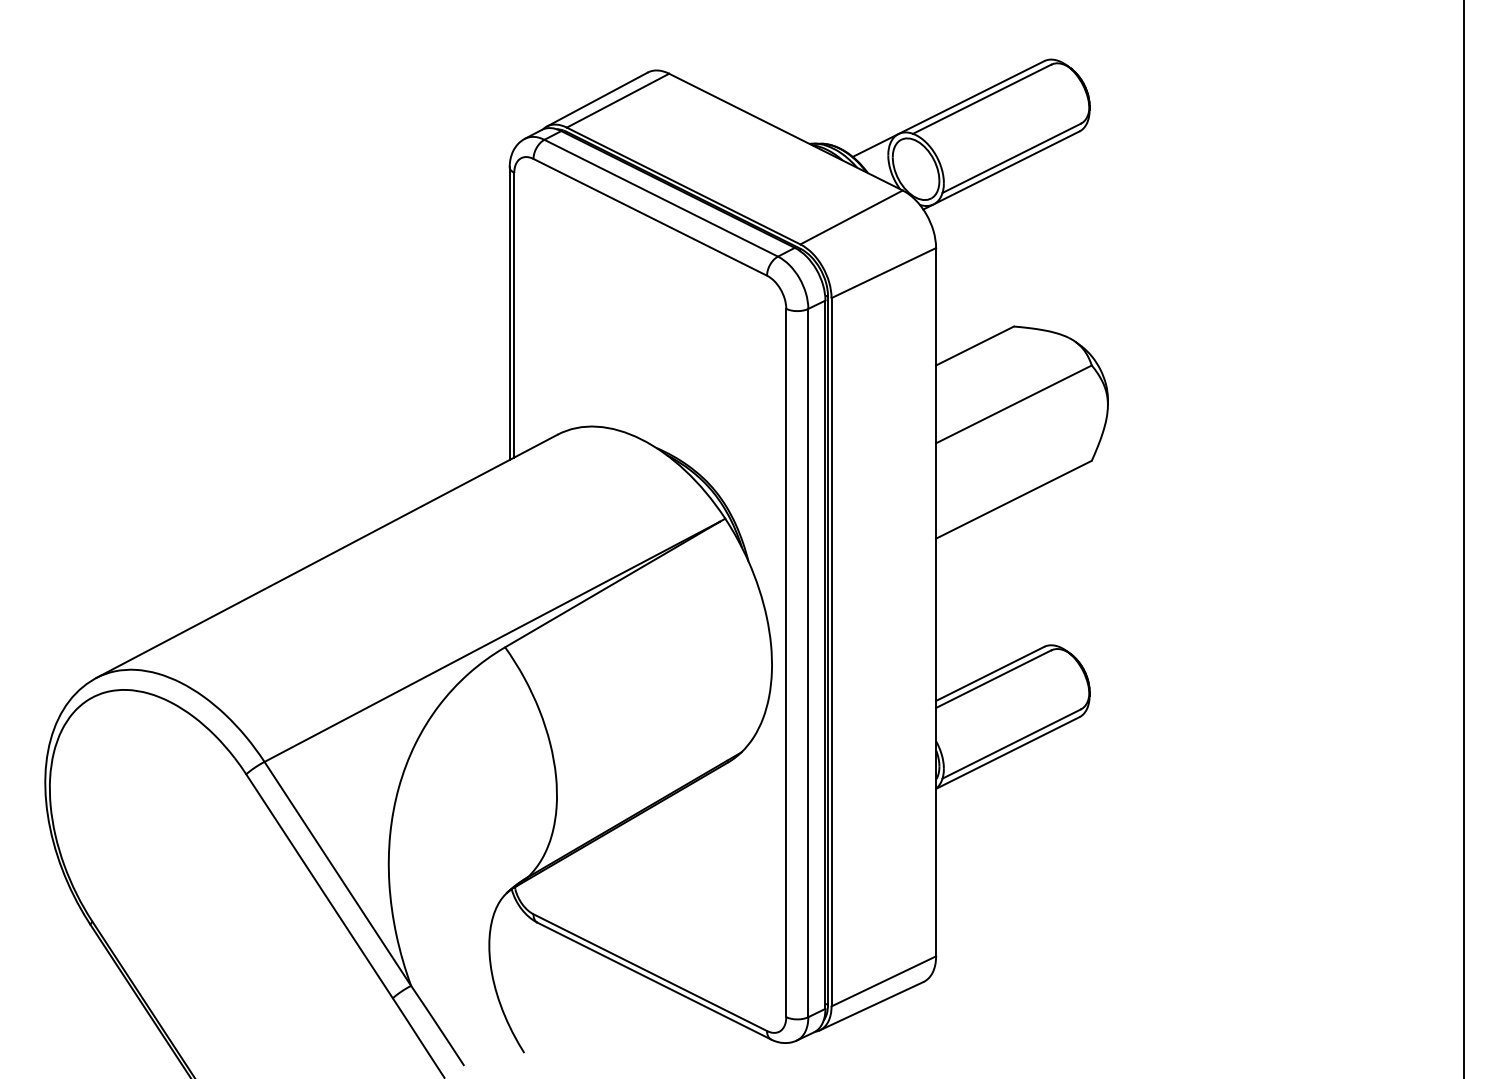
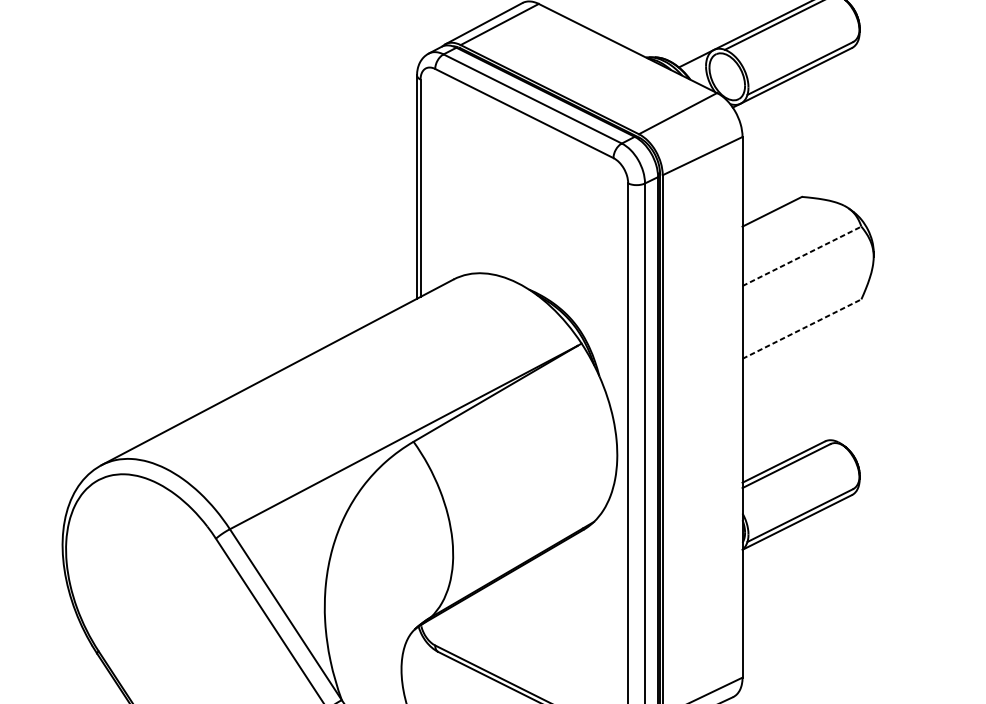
line: (1014, 404) -> (802, 256), solid -> dashed
line: (1014, 499) -> (802, 328), solid -> dashed

